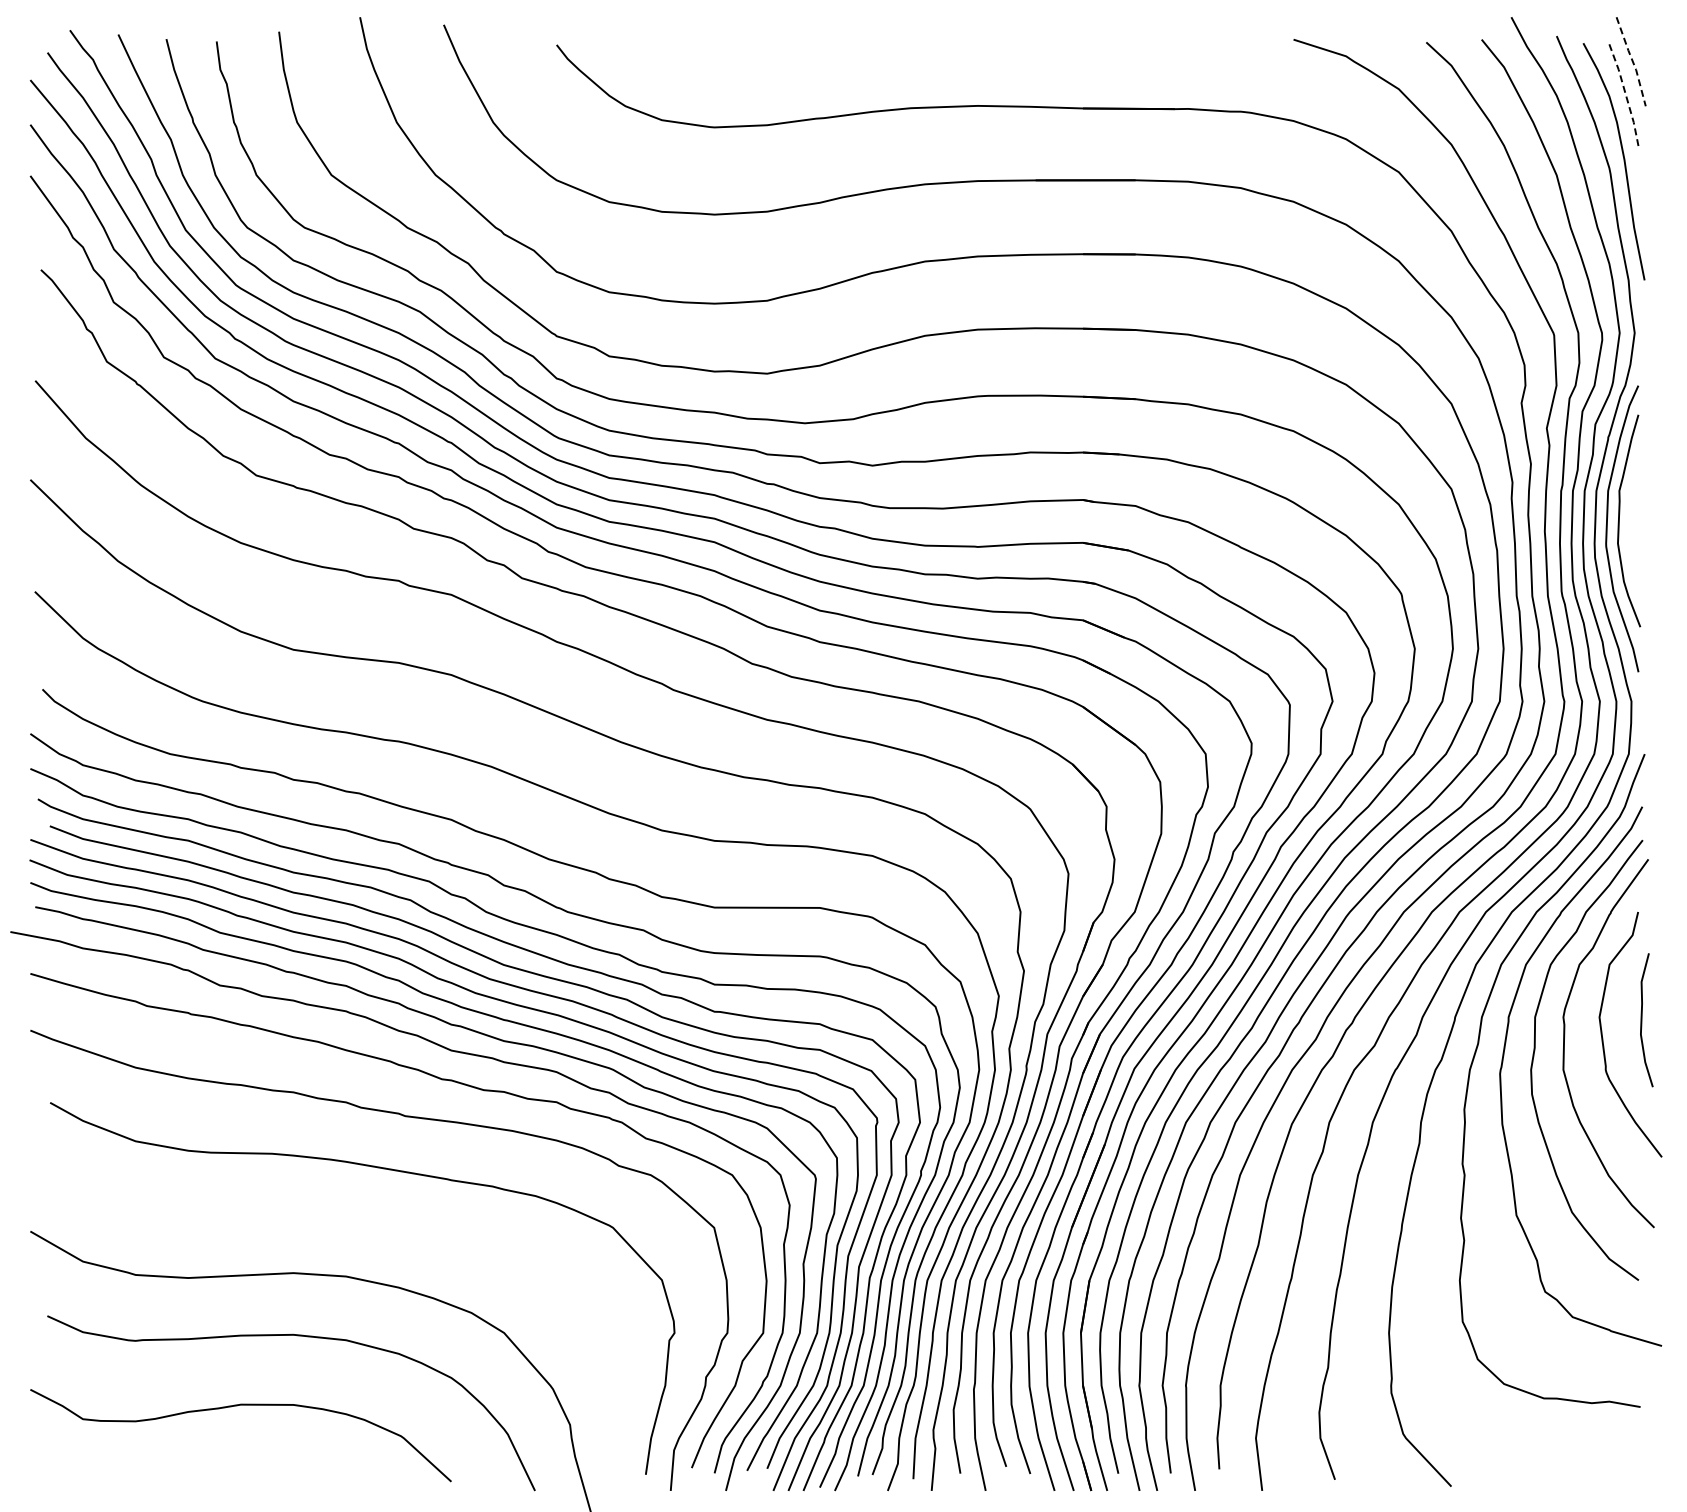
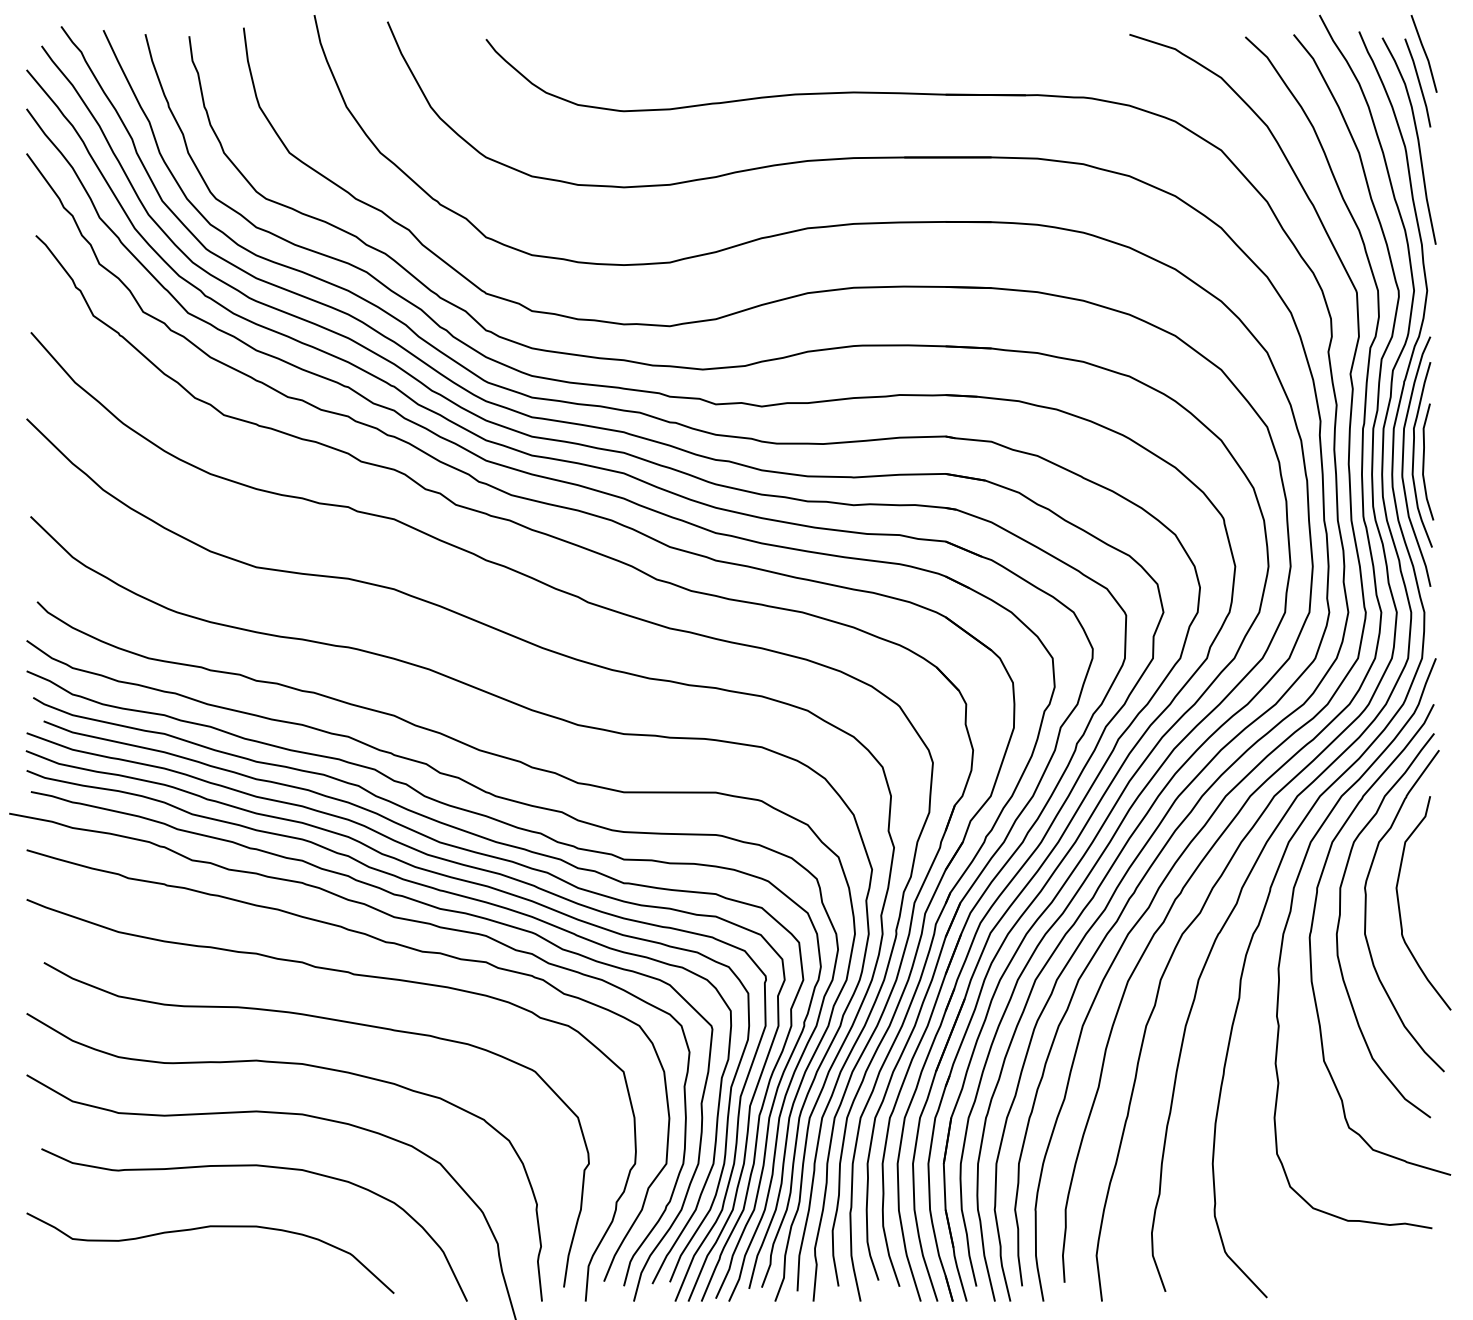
line: (1632, 61) -> (1425, 53), dashed -> solid
line: (1625, 94) -> (1419, 82), dashed -> solid
curve: (1642, 1020) -> (1424, 462), moved
curve: (337, 1219) -> (294, 1064), added

